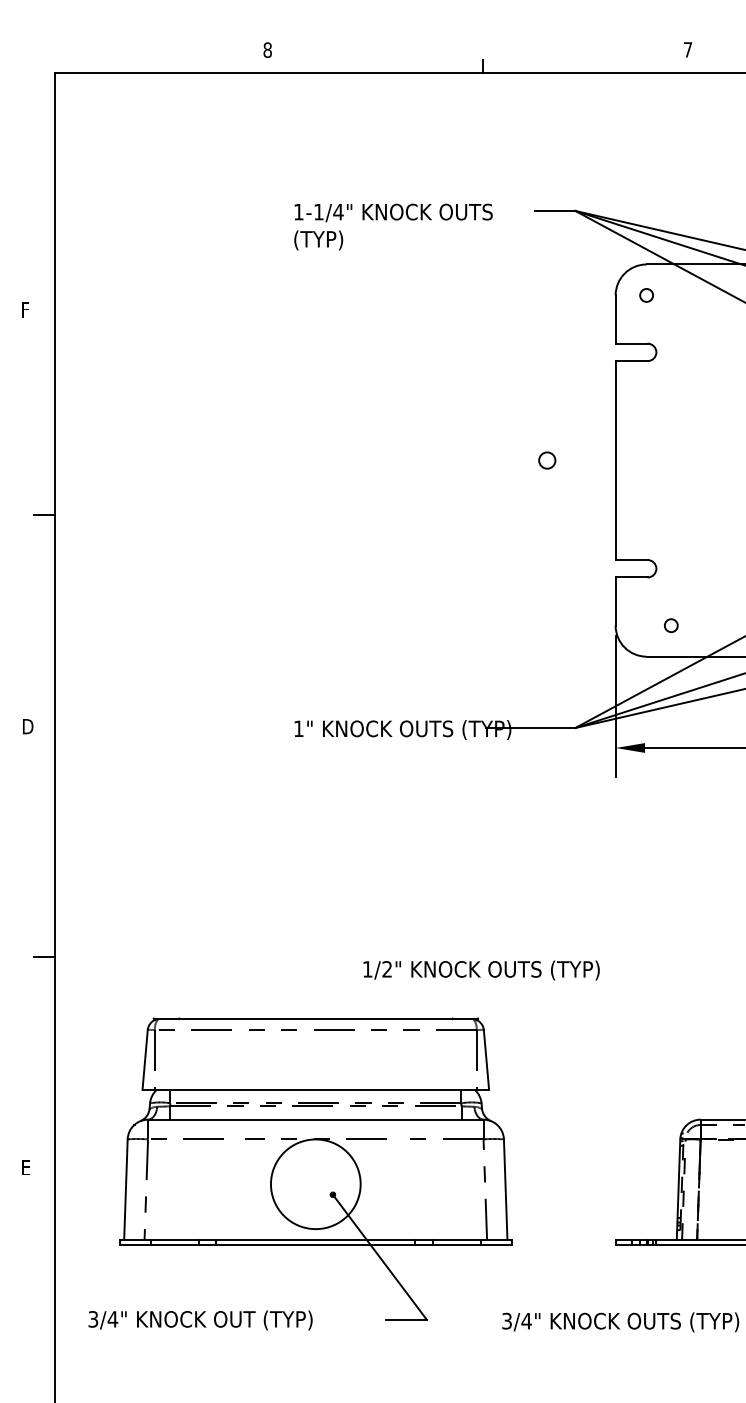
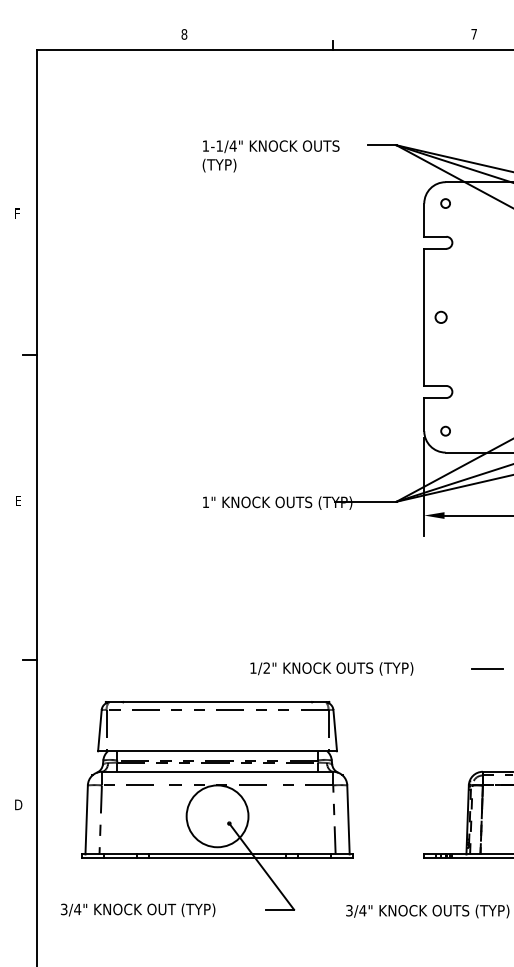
circle: (546, 459) -> (440, 316), moved
circle: (671, 624) -> (445, 430), moved
text: (27, 726) -> (18, 500), D -> E
line: (707, 969) -> (487, 668), added
text: (27, 1167) -> (18, 804), E -> D

